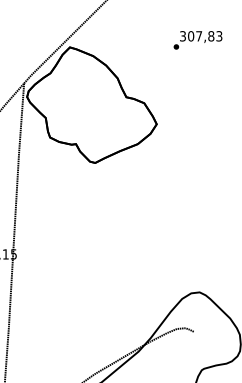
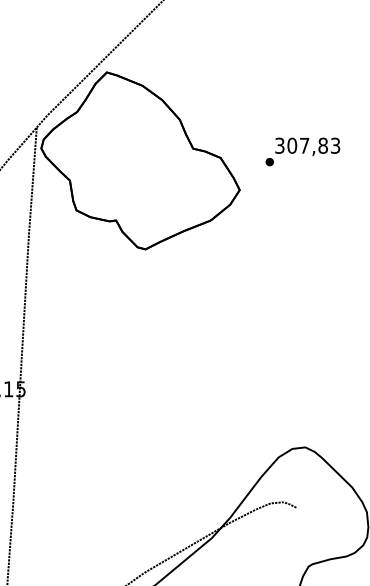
text: (197, 40) -> (302, 152), moved

